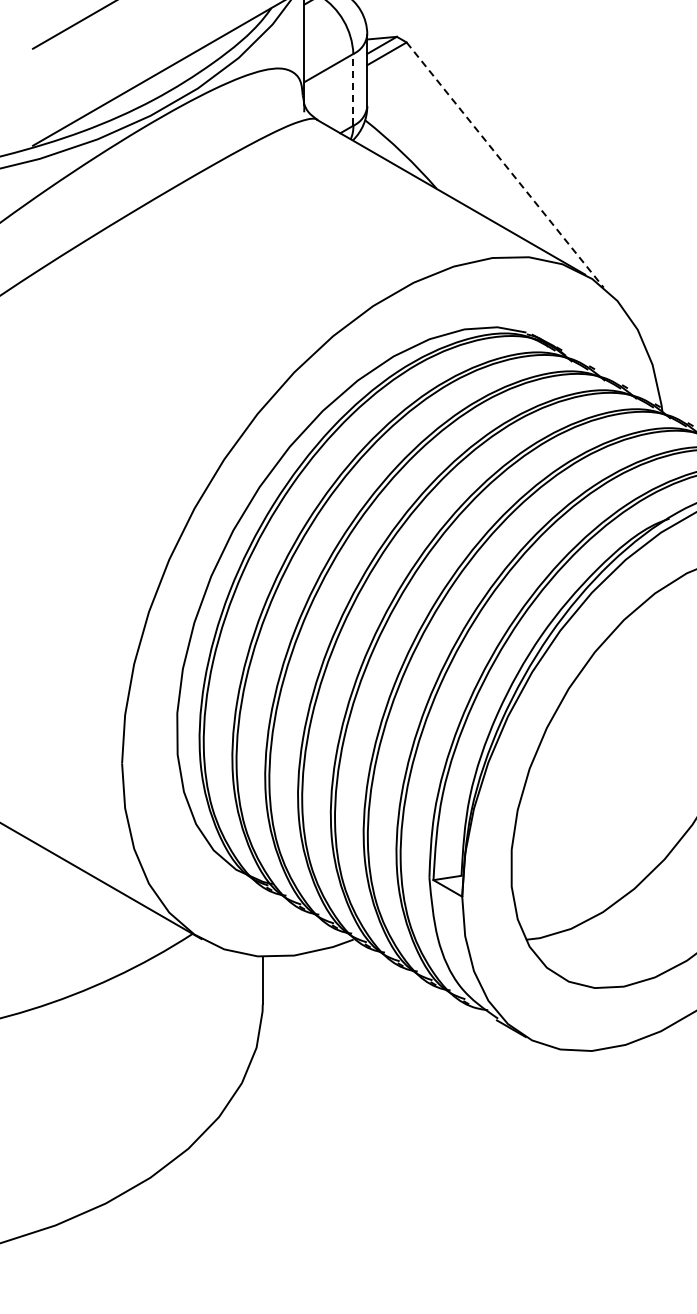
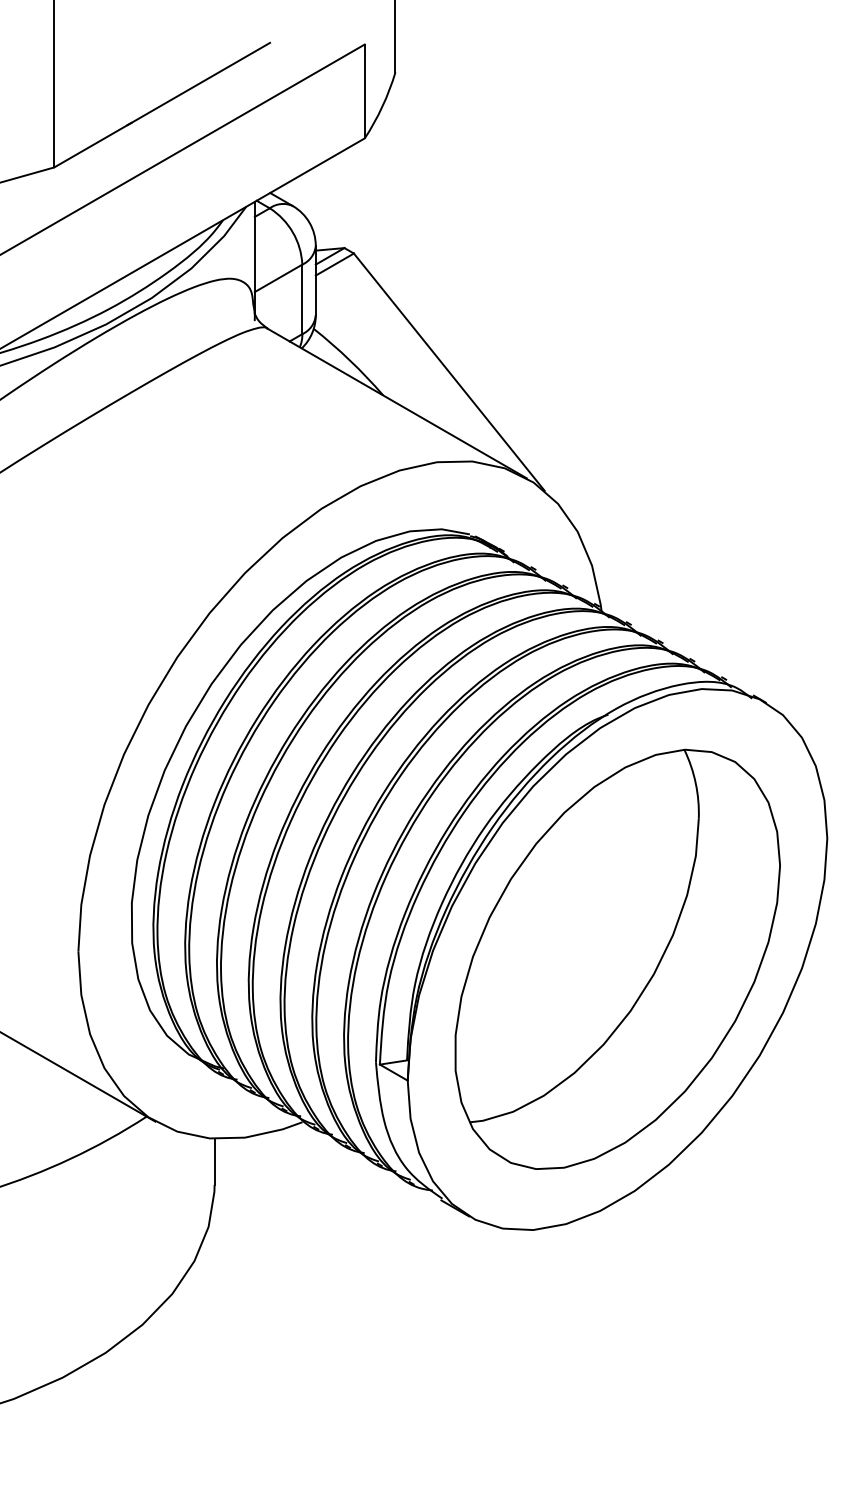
line: (353, 89) -> (302, 299), dashed -> solid
line: (505, 165) -> (449, 372), dashed -> solid

